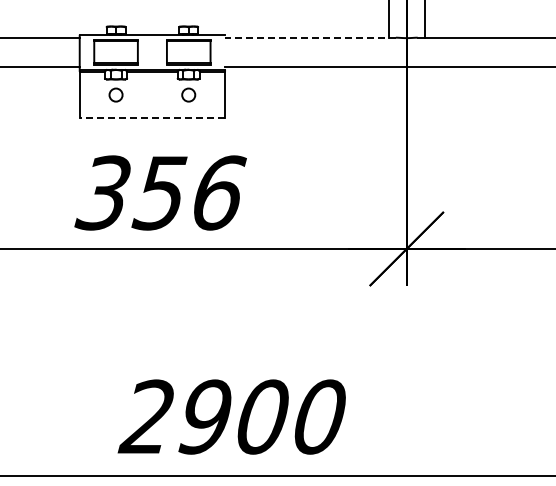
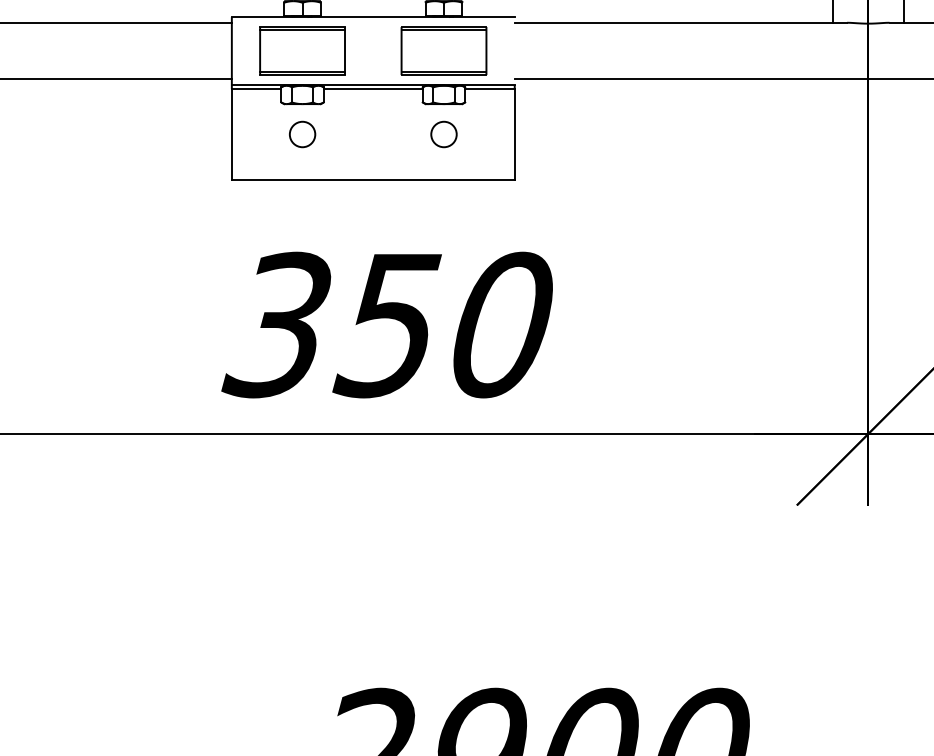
line: (309, 37) -> (679, 22), dashed -> solid
line: (152, 118) -> (373, 180), dashed -> solid
text: (219, 192) -> (503, 324), 356 -> 350

